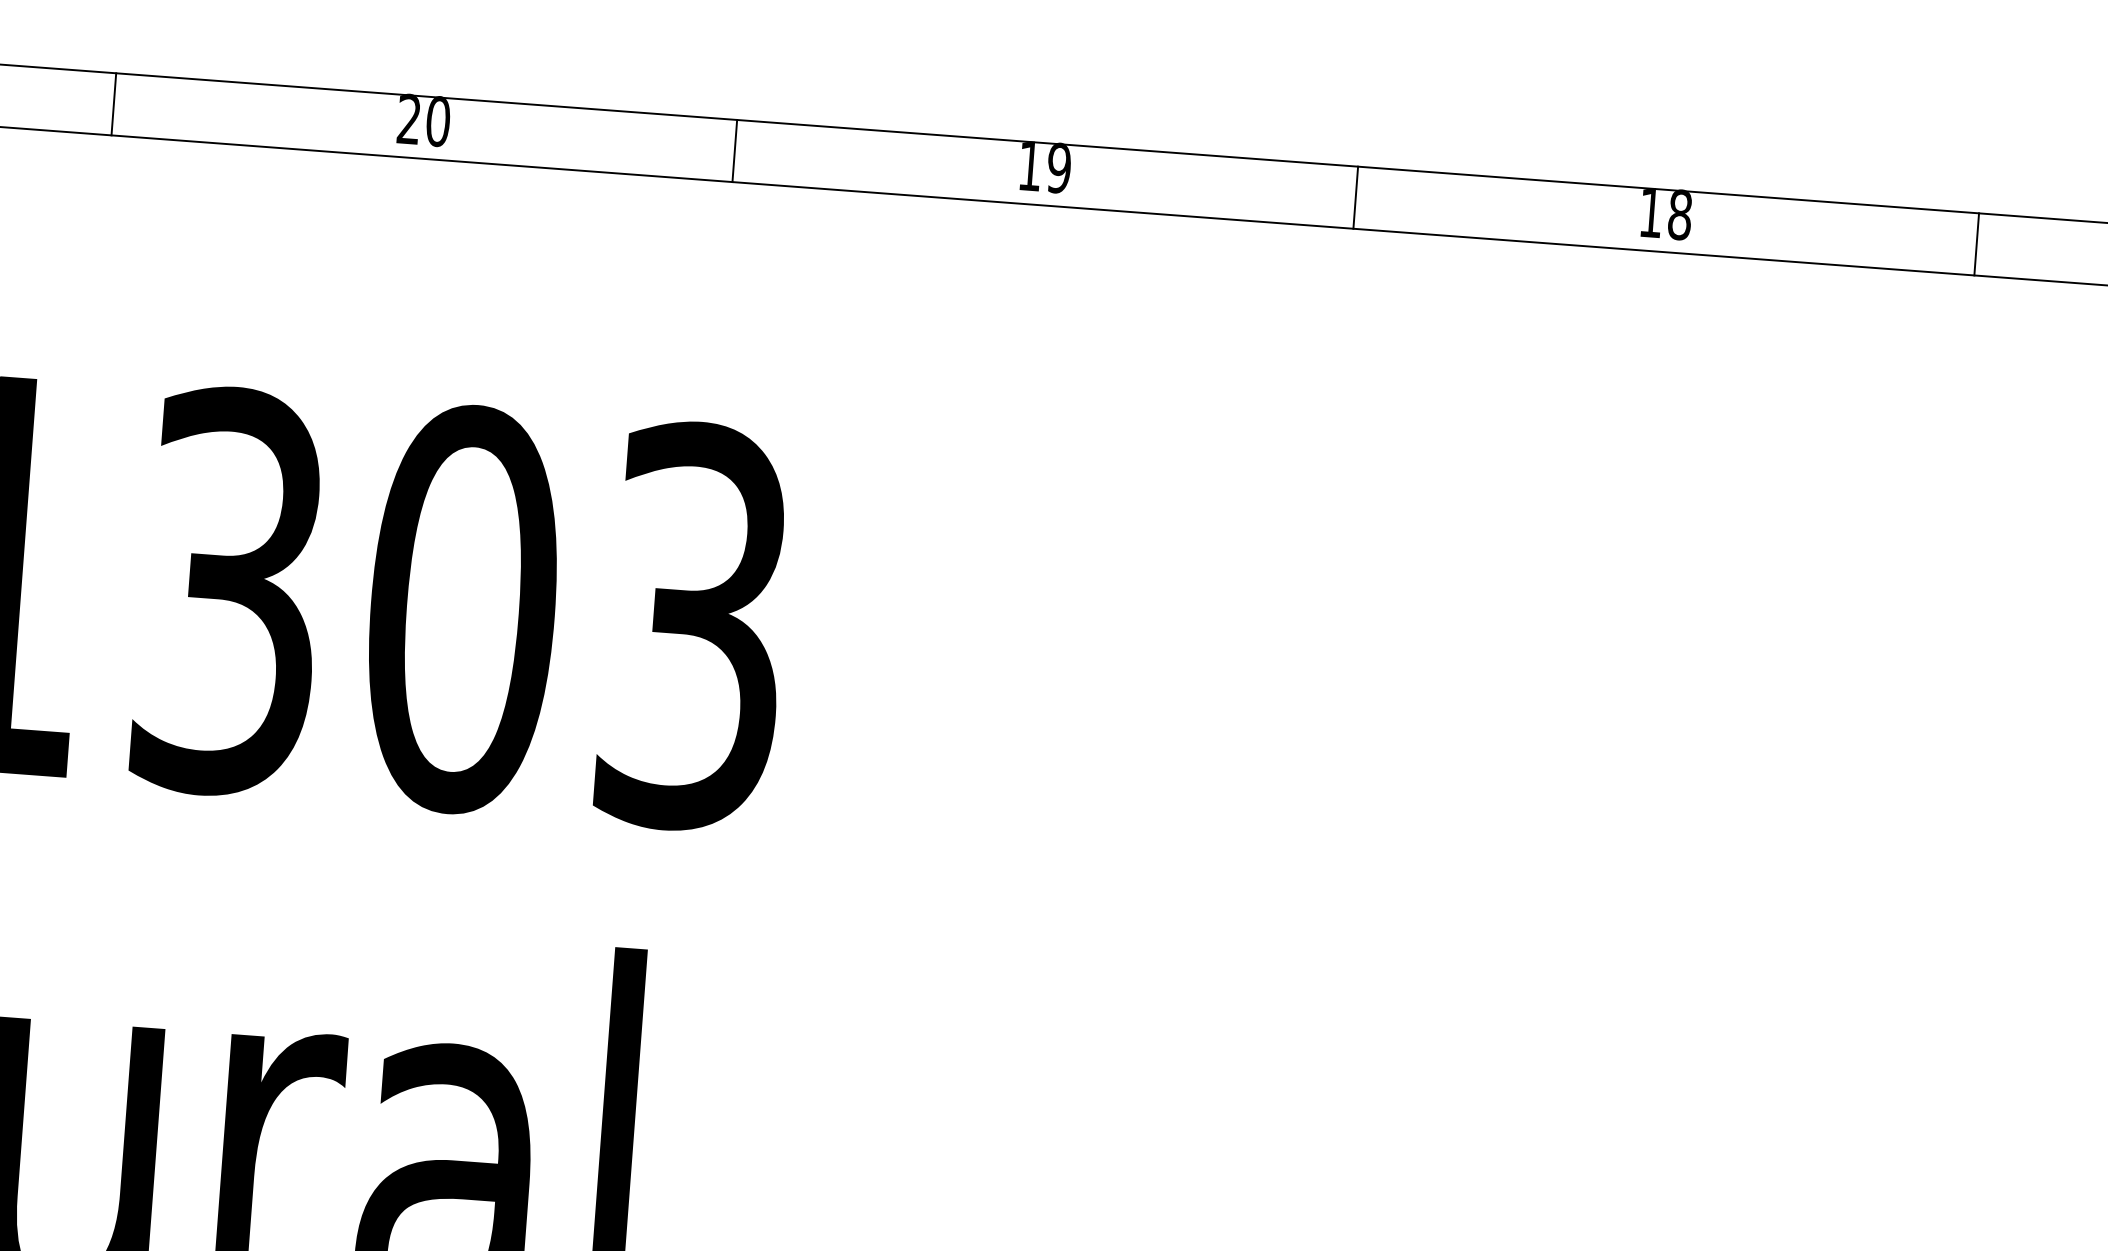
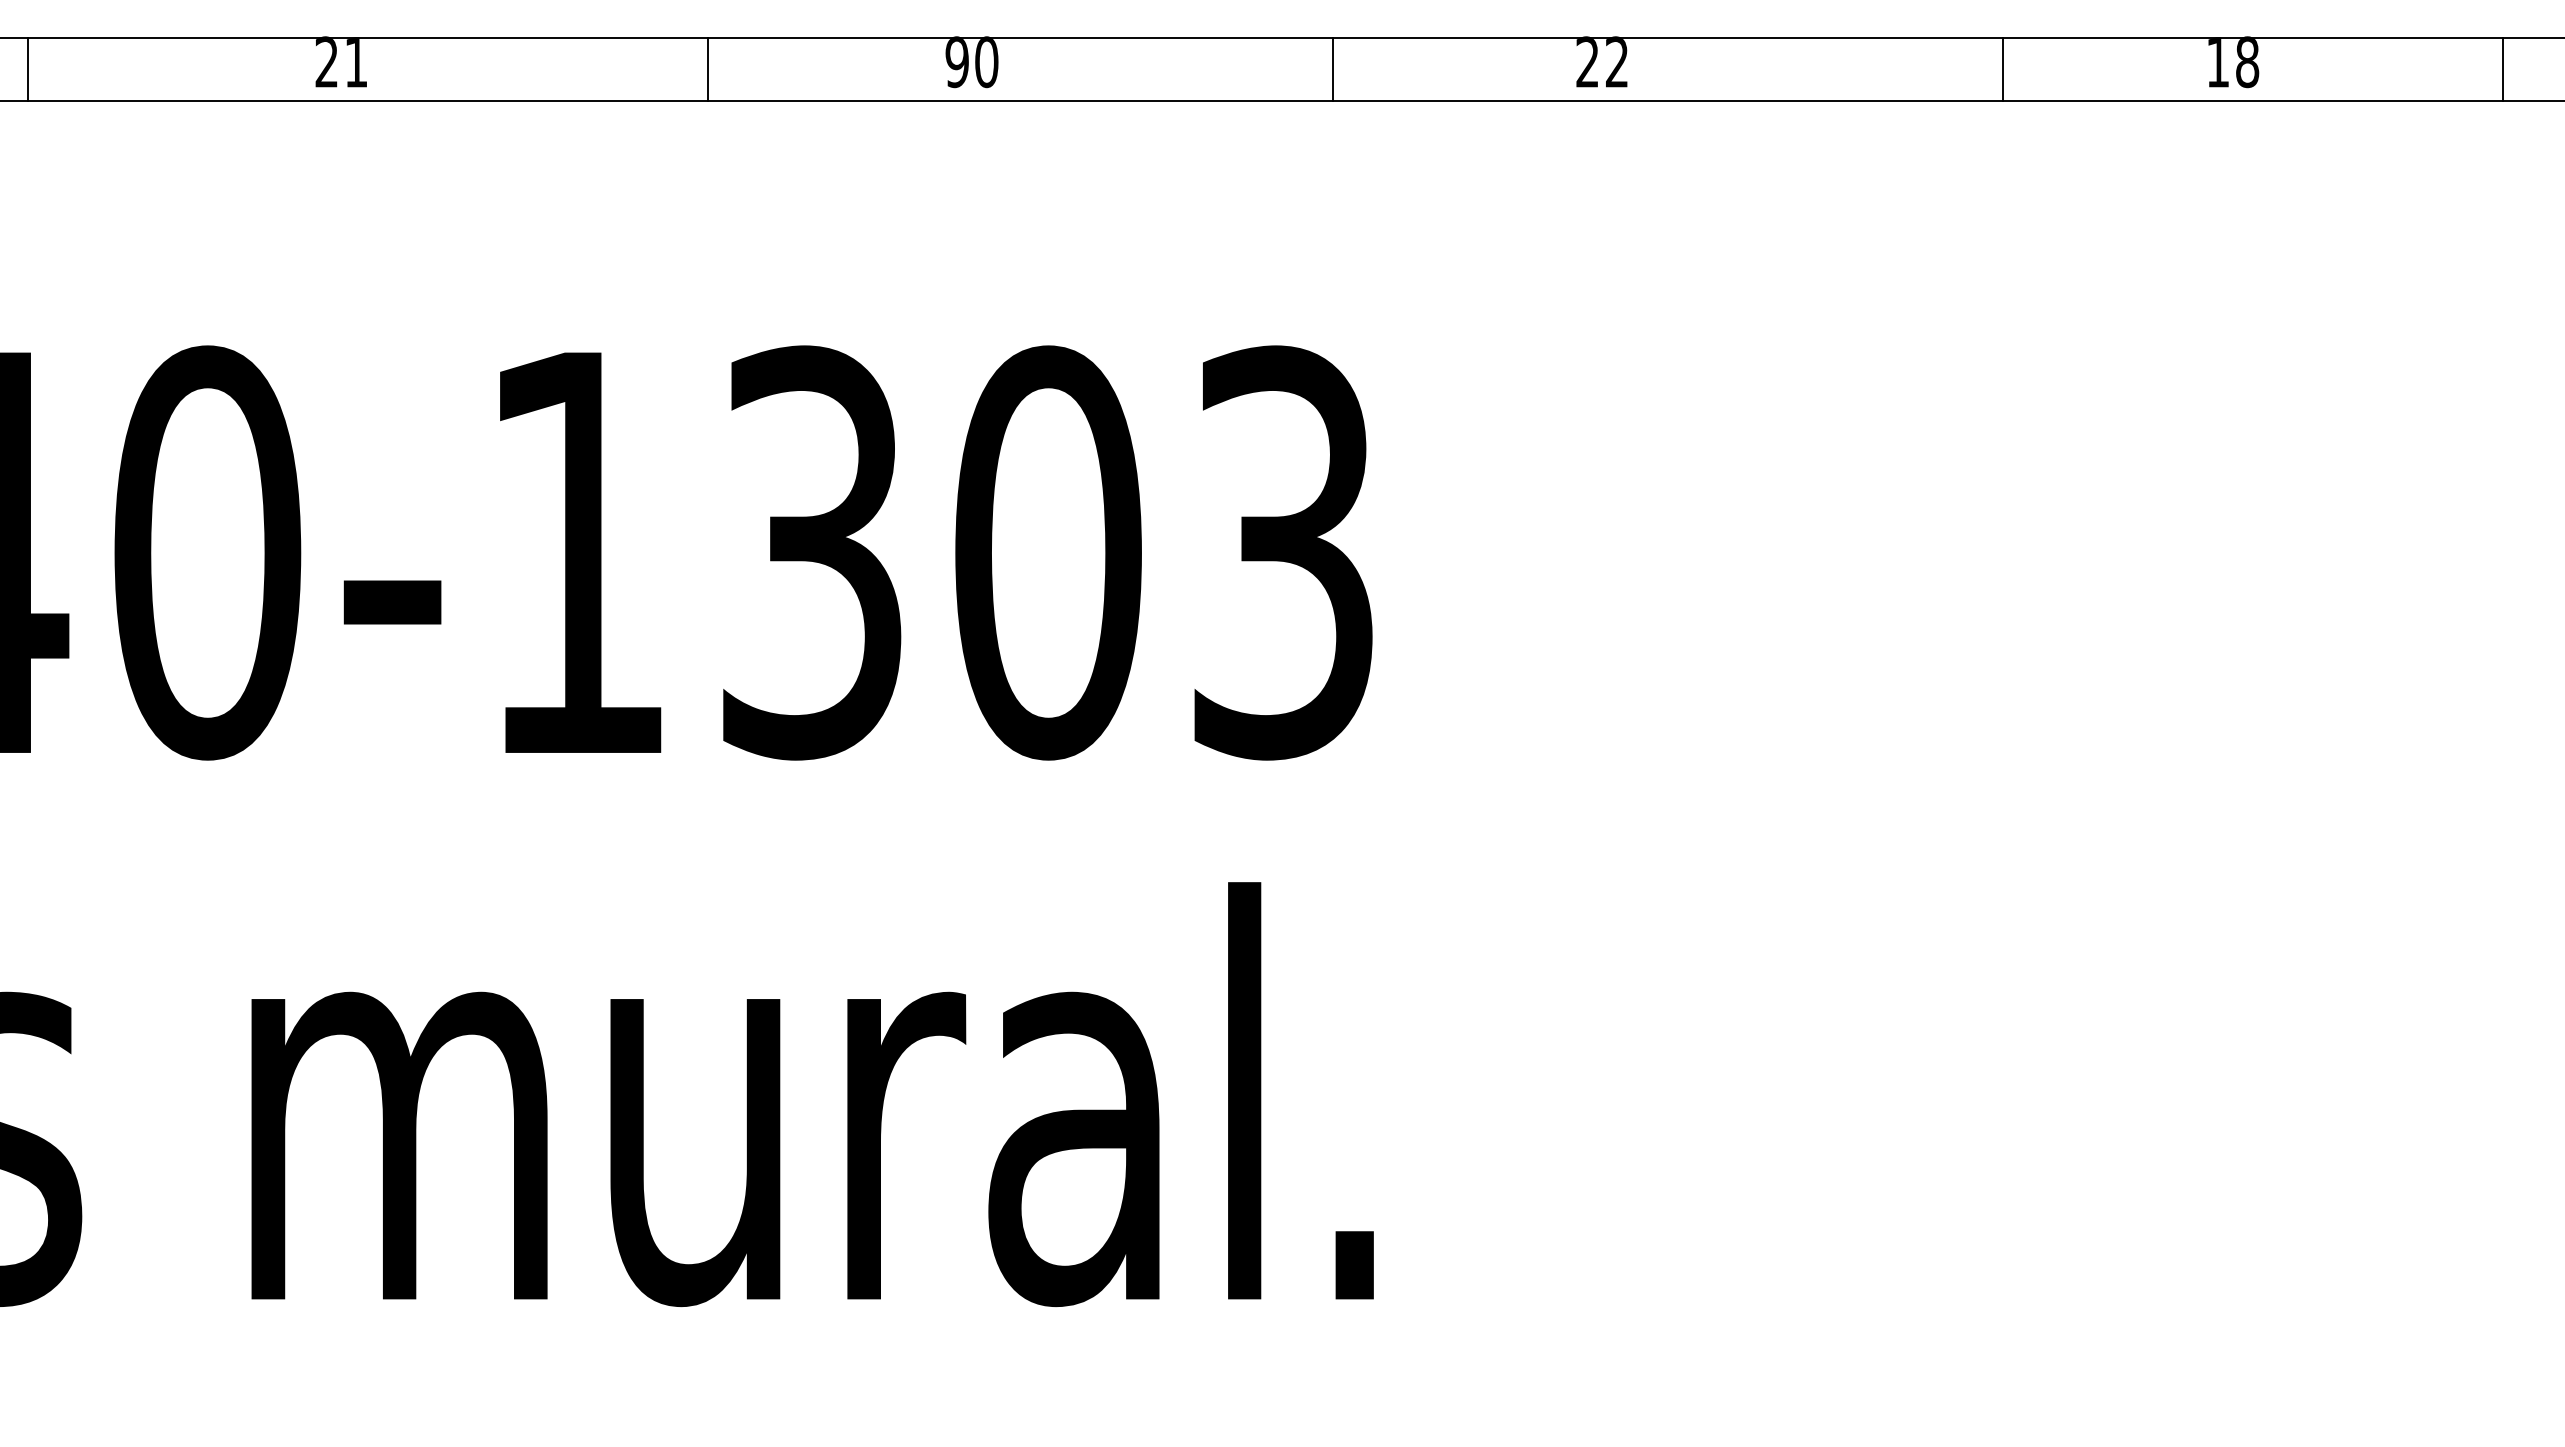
line: (113, 103) -> (707, 68), moved
text: (408, 119) -> (956, 62), 20 -> 90
line: (735, 150) -> (1333, 68), moved
text: (1044, 167) -> (1602, 62), 19 -> 22
line: (1355, 196) -> (2002, 68), moved
line: (1977, 243) -> (2503, 68), moved

